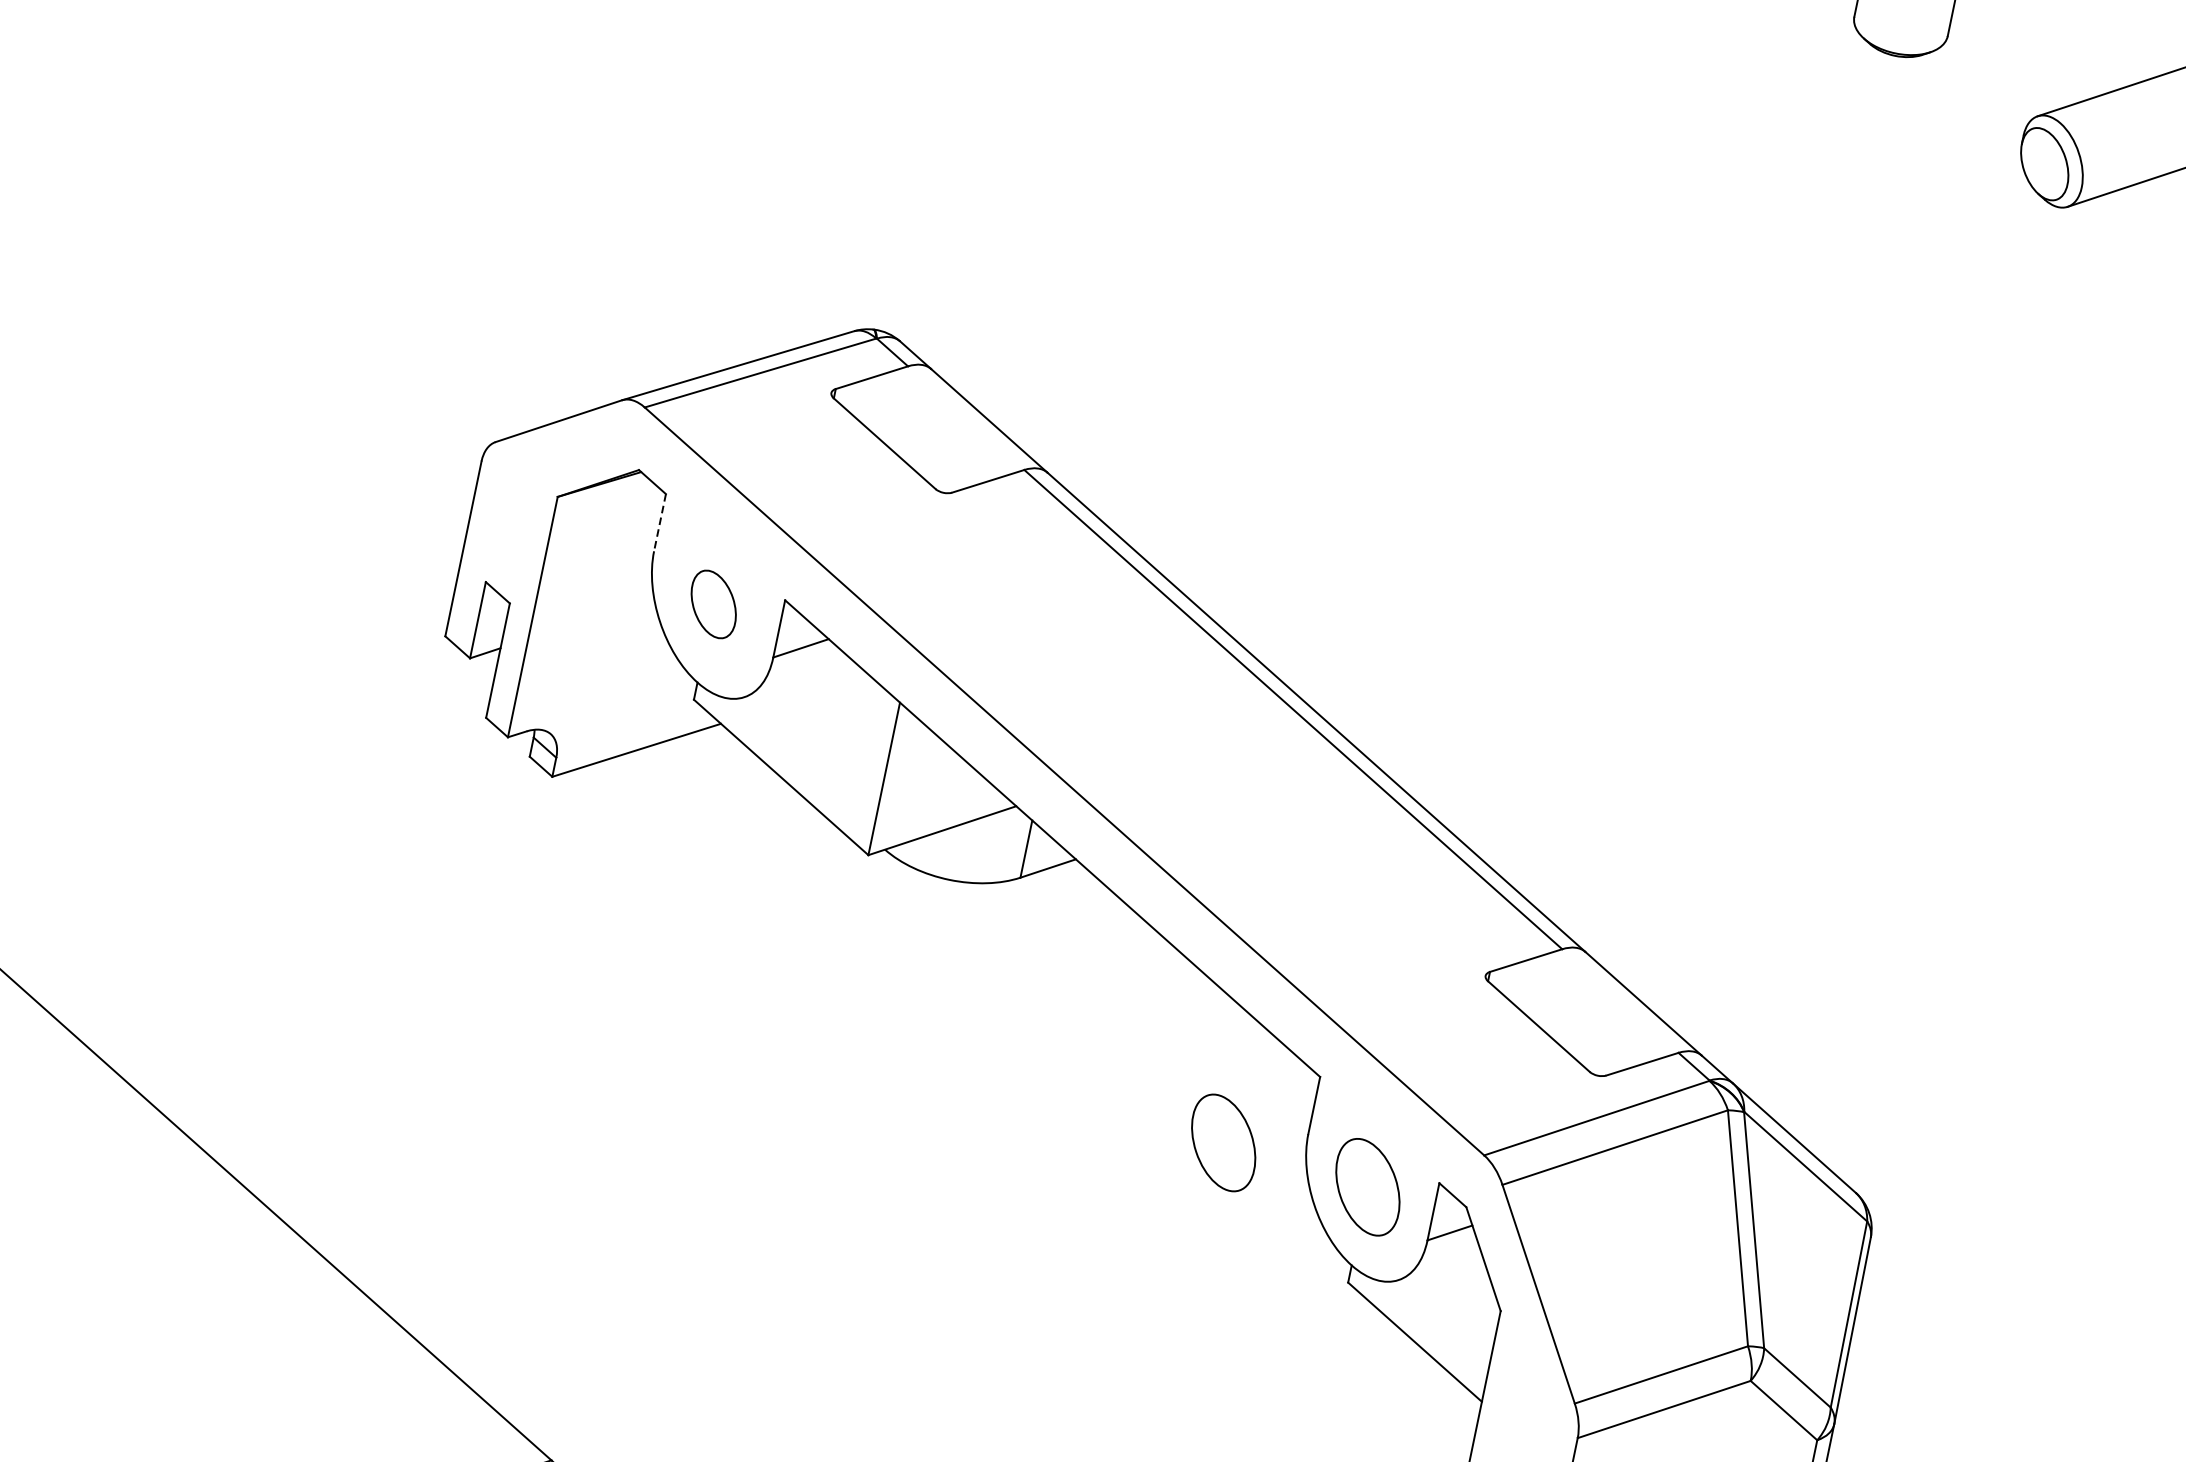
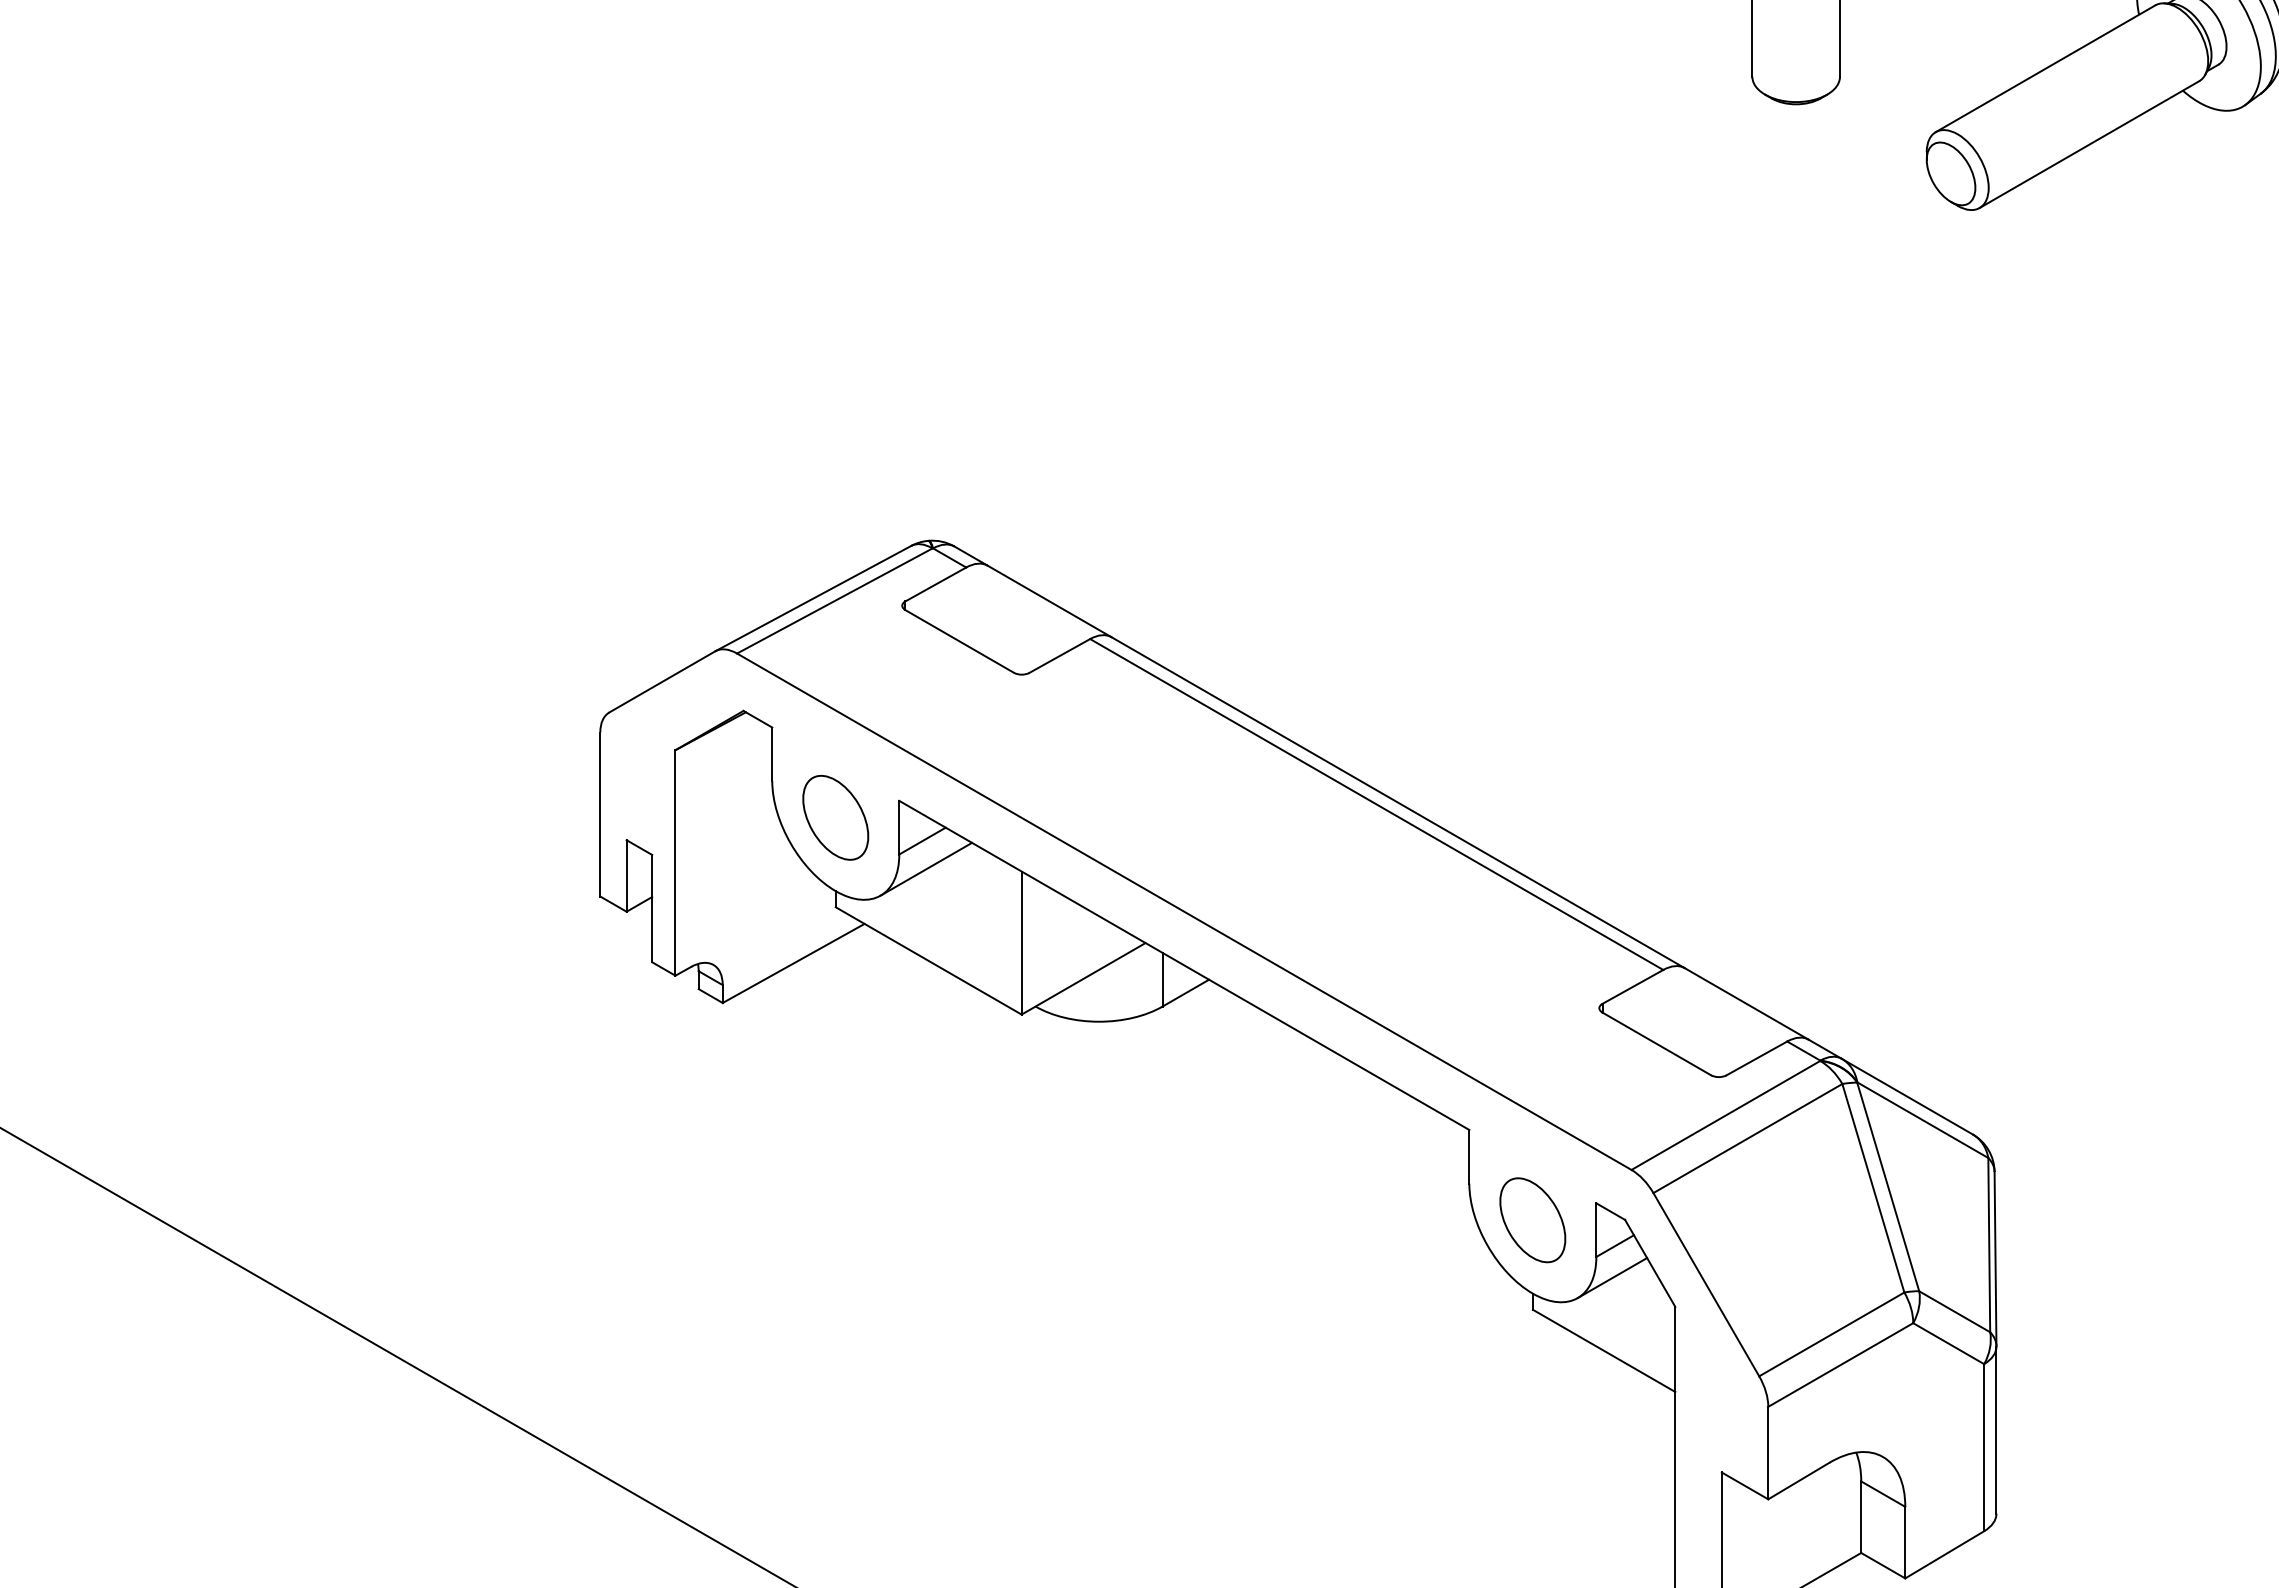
line: (660, 522) -> (772, 754), dashed -> solid
part: (713, 603) -> (835, 817), size x1.43
line: (799, 678) -> (926, 868), added
part: (1223, 1143) -> (1394, 1207), removed
line: (1439, 1266) -> (1612, 1278), added

